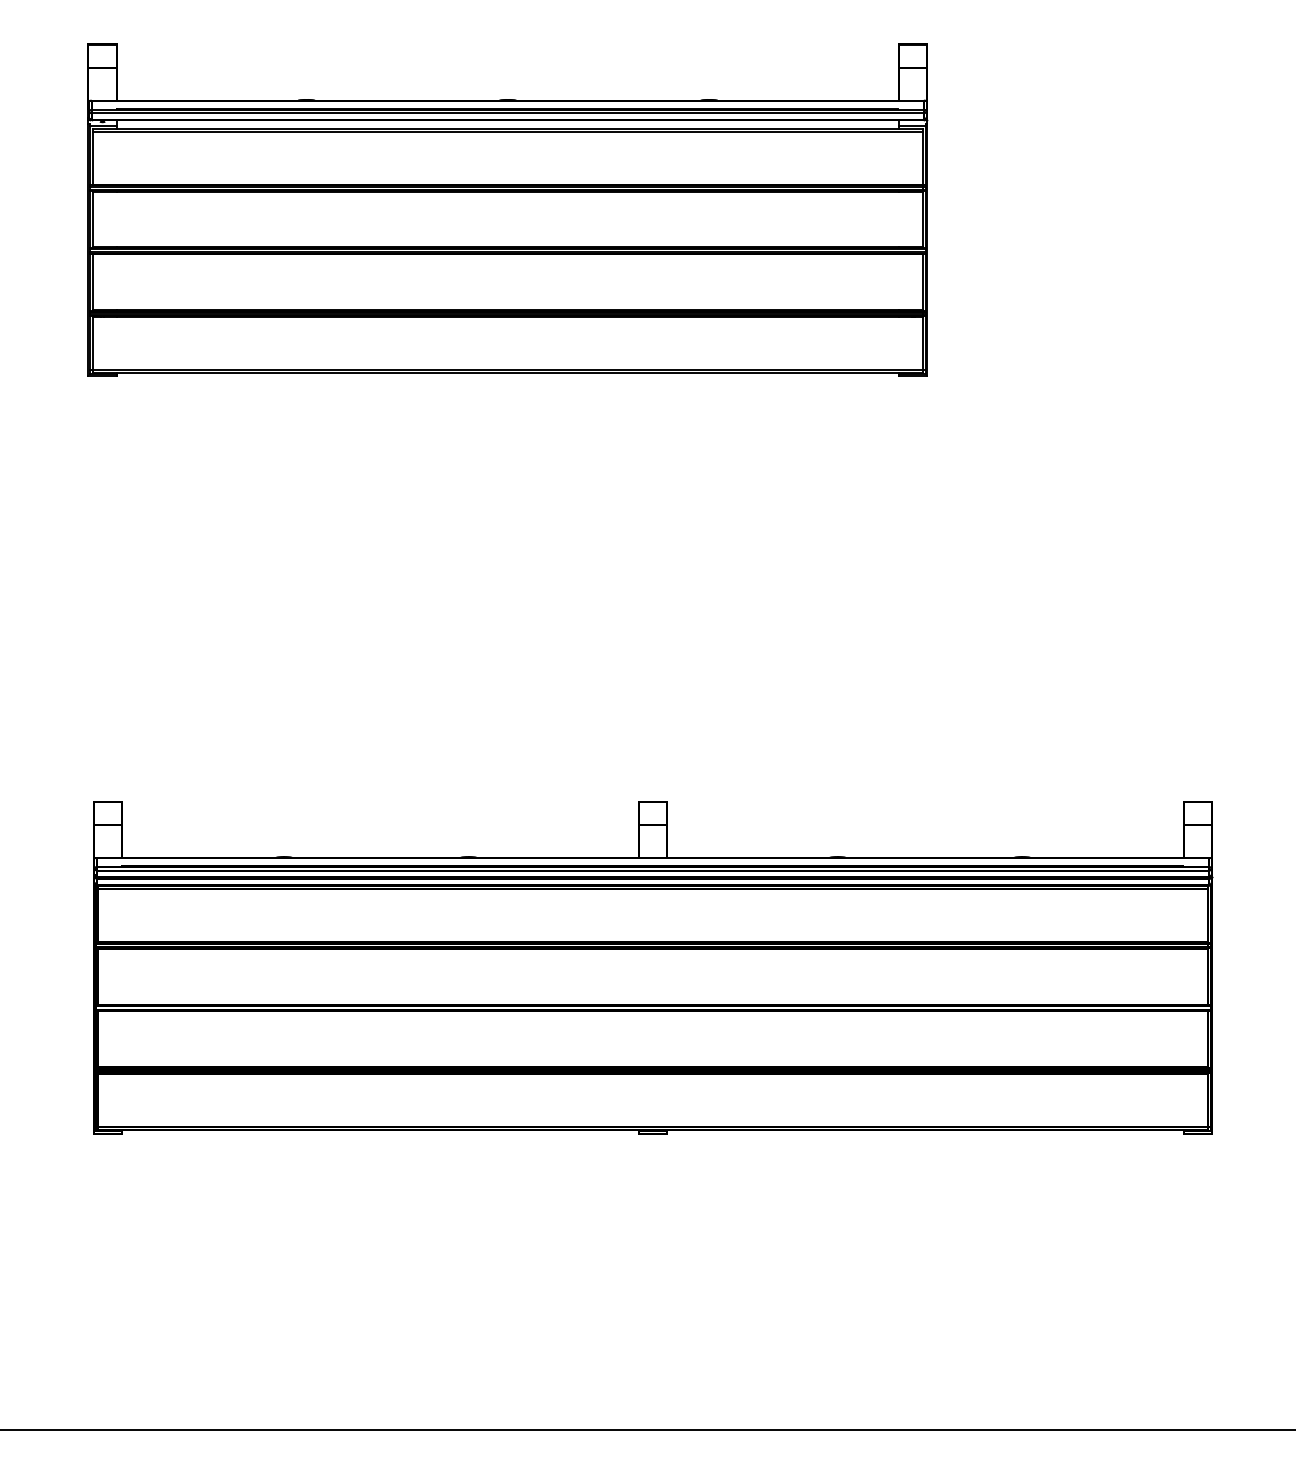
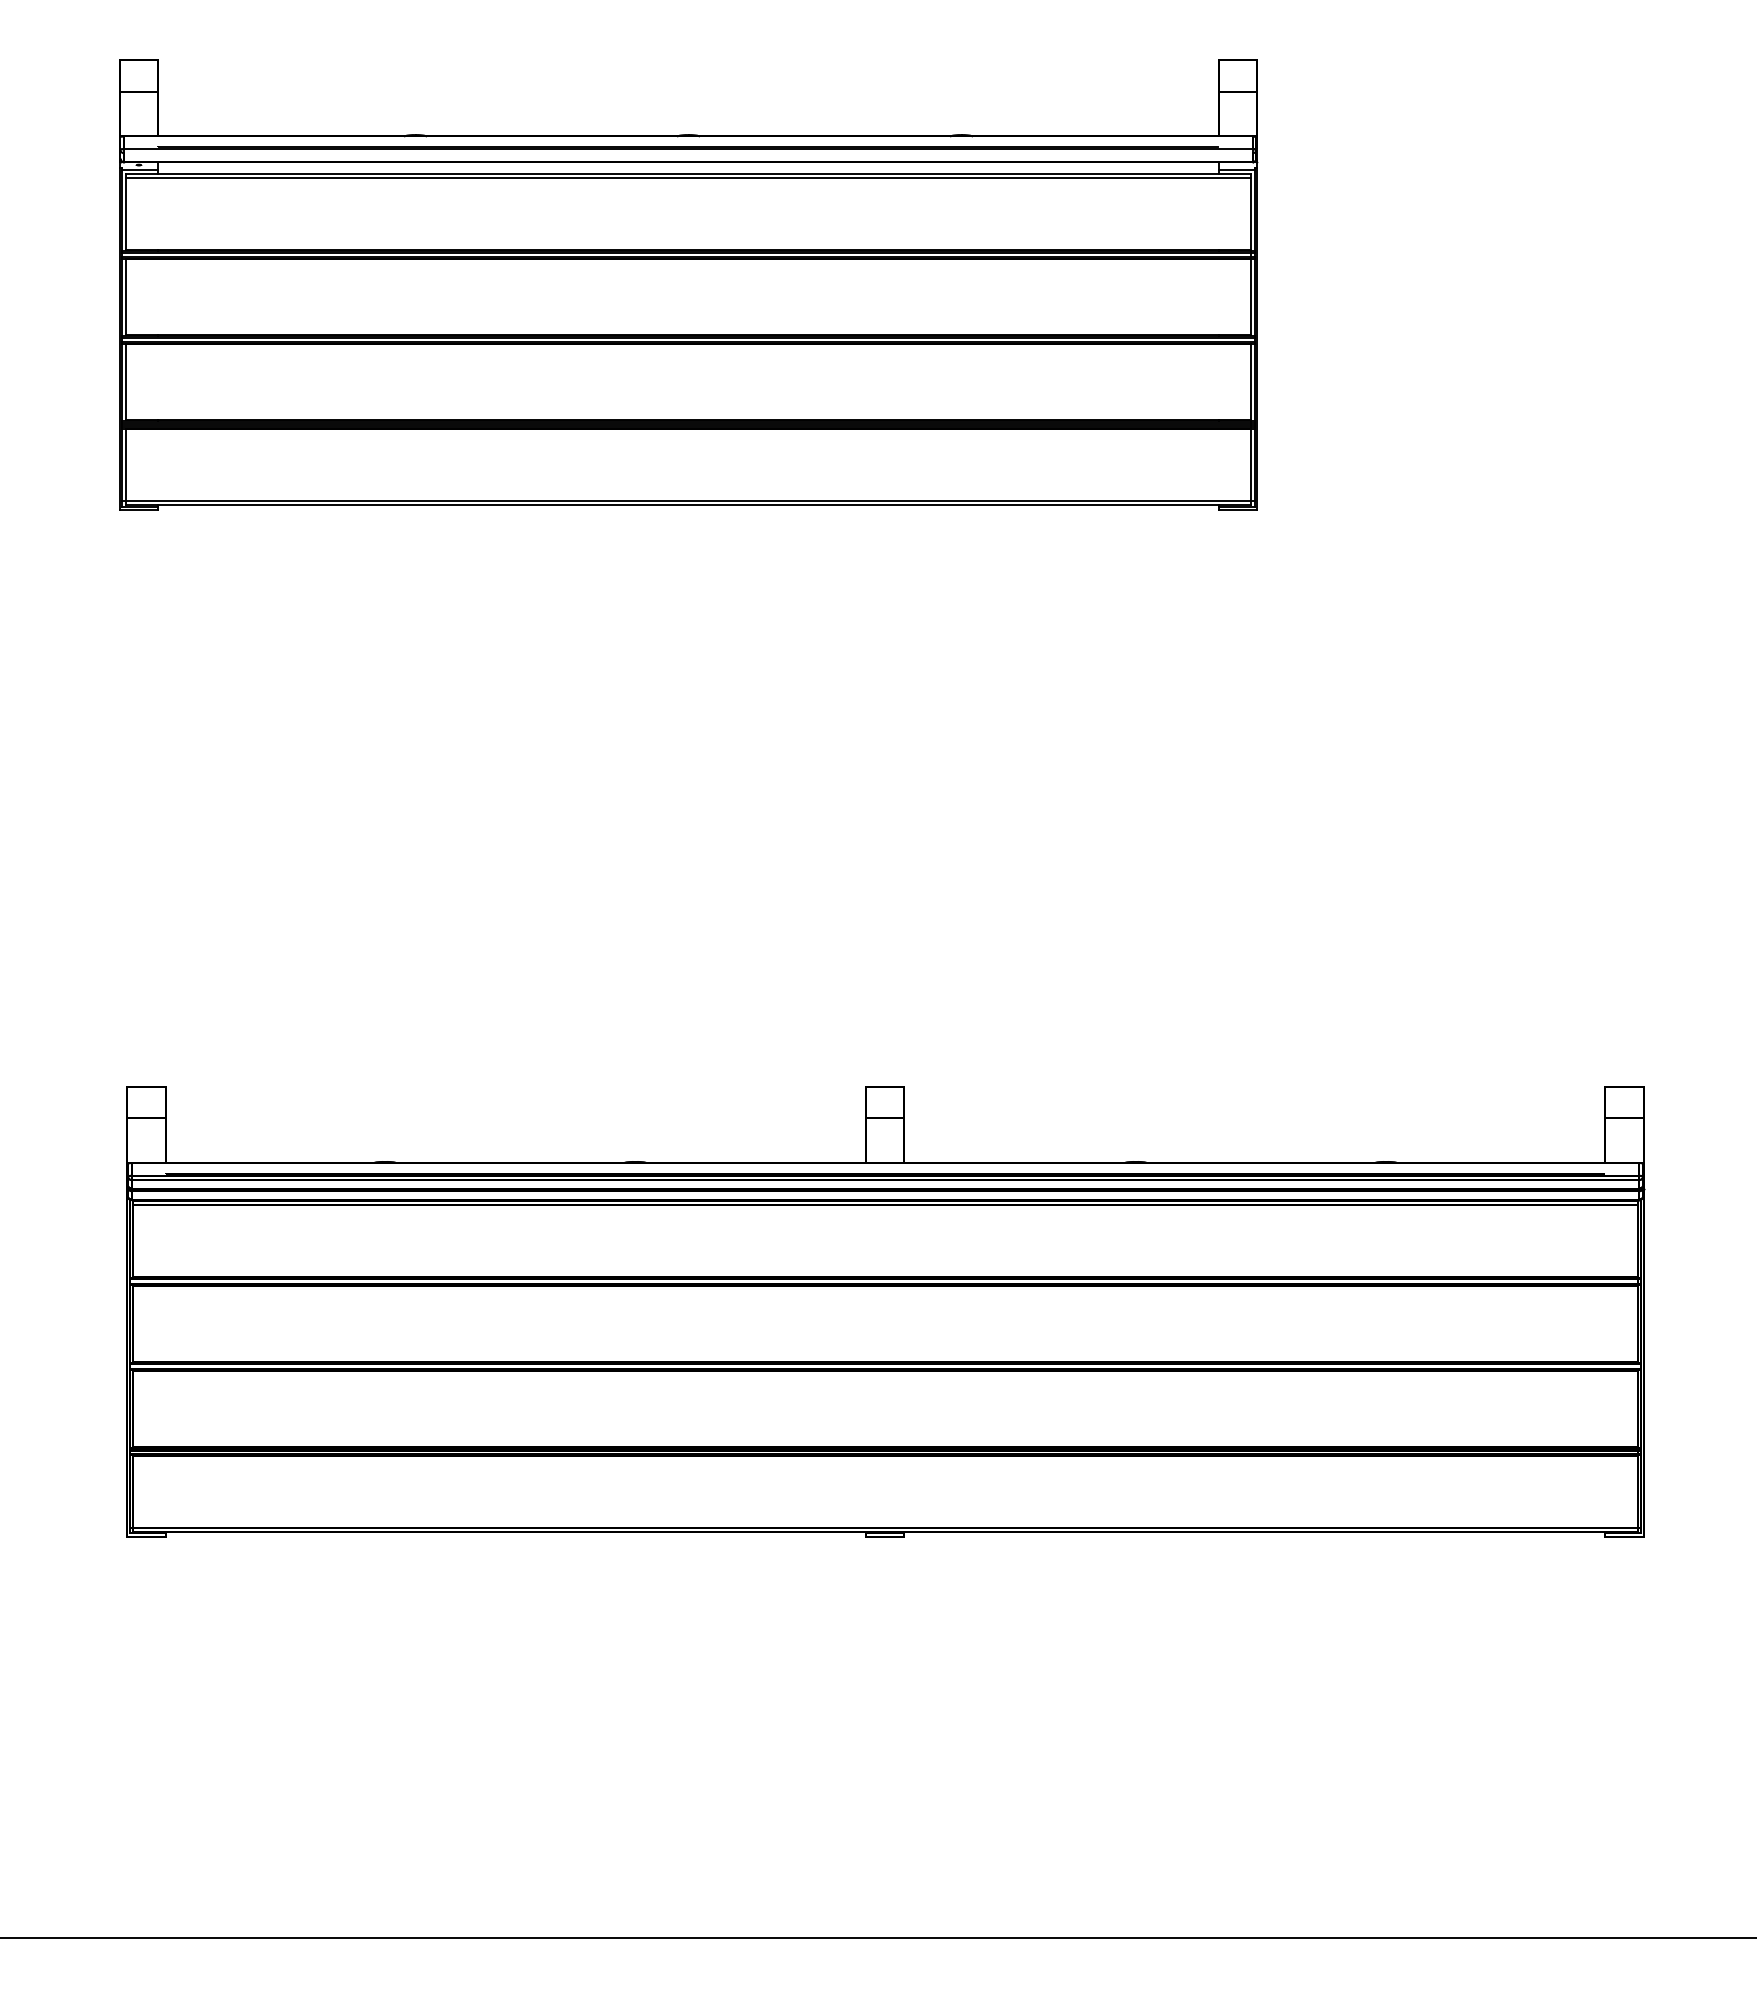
line: (507, 113) -> (688, 153), removed

